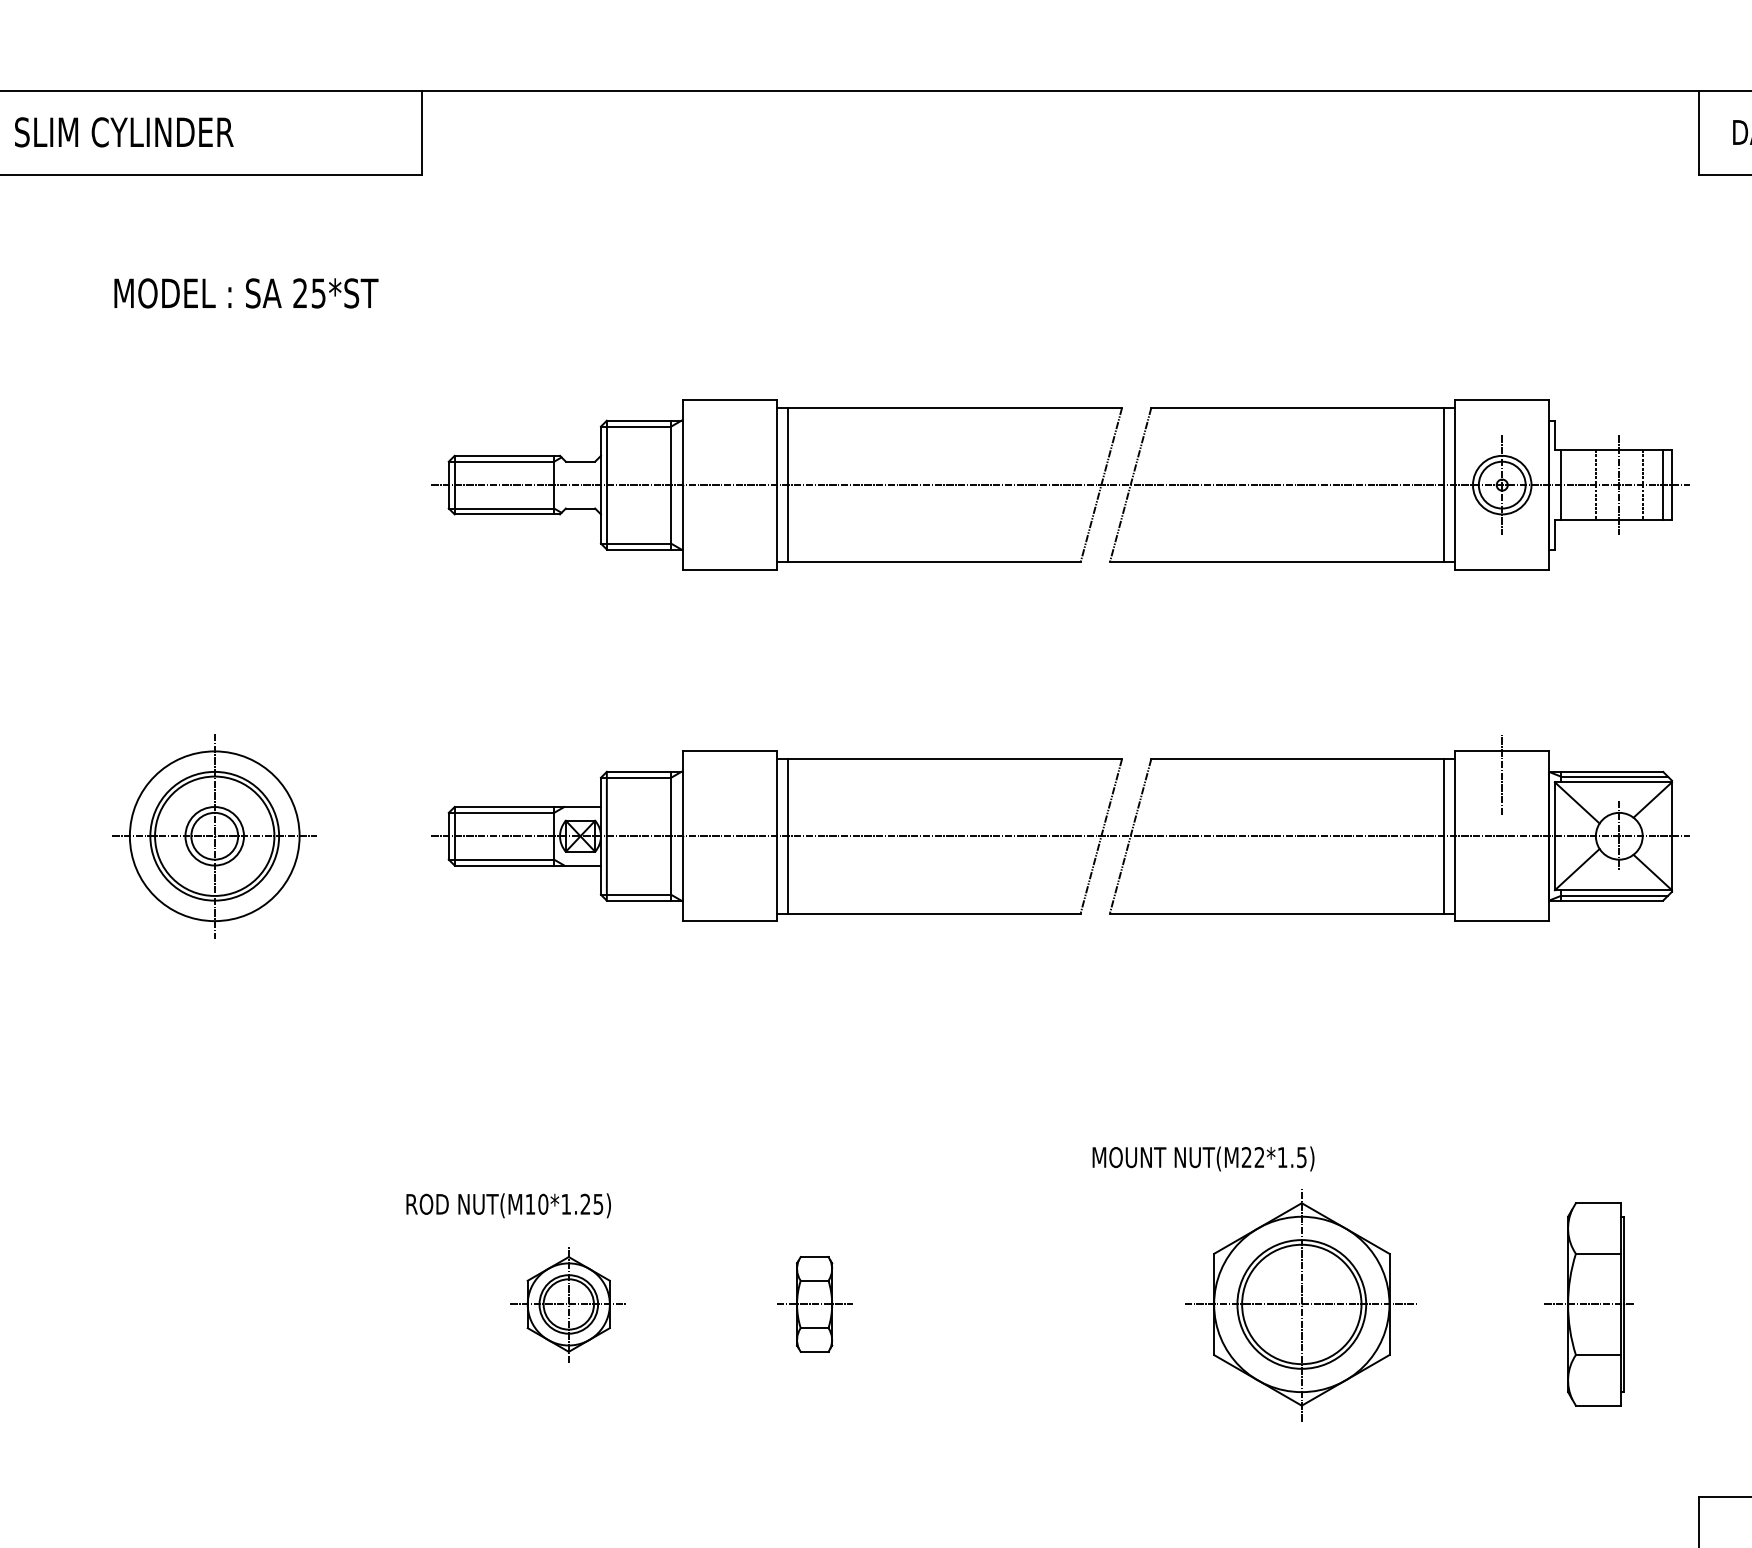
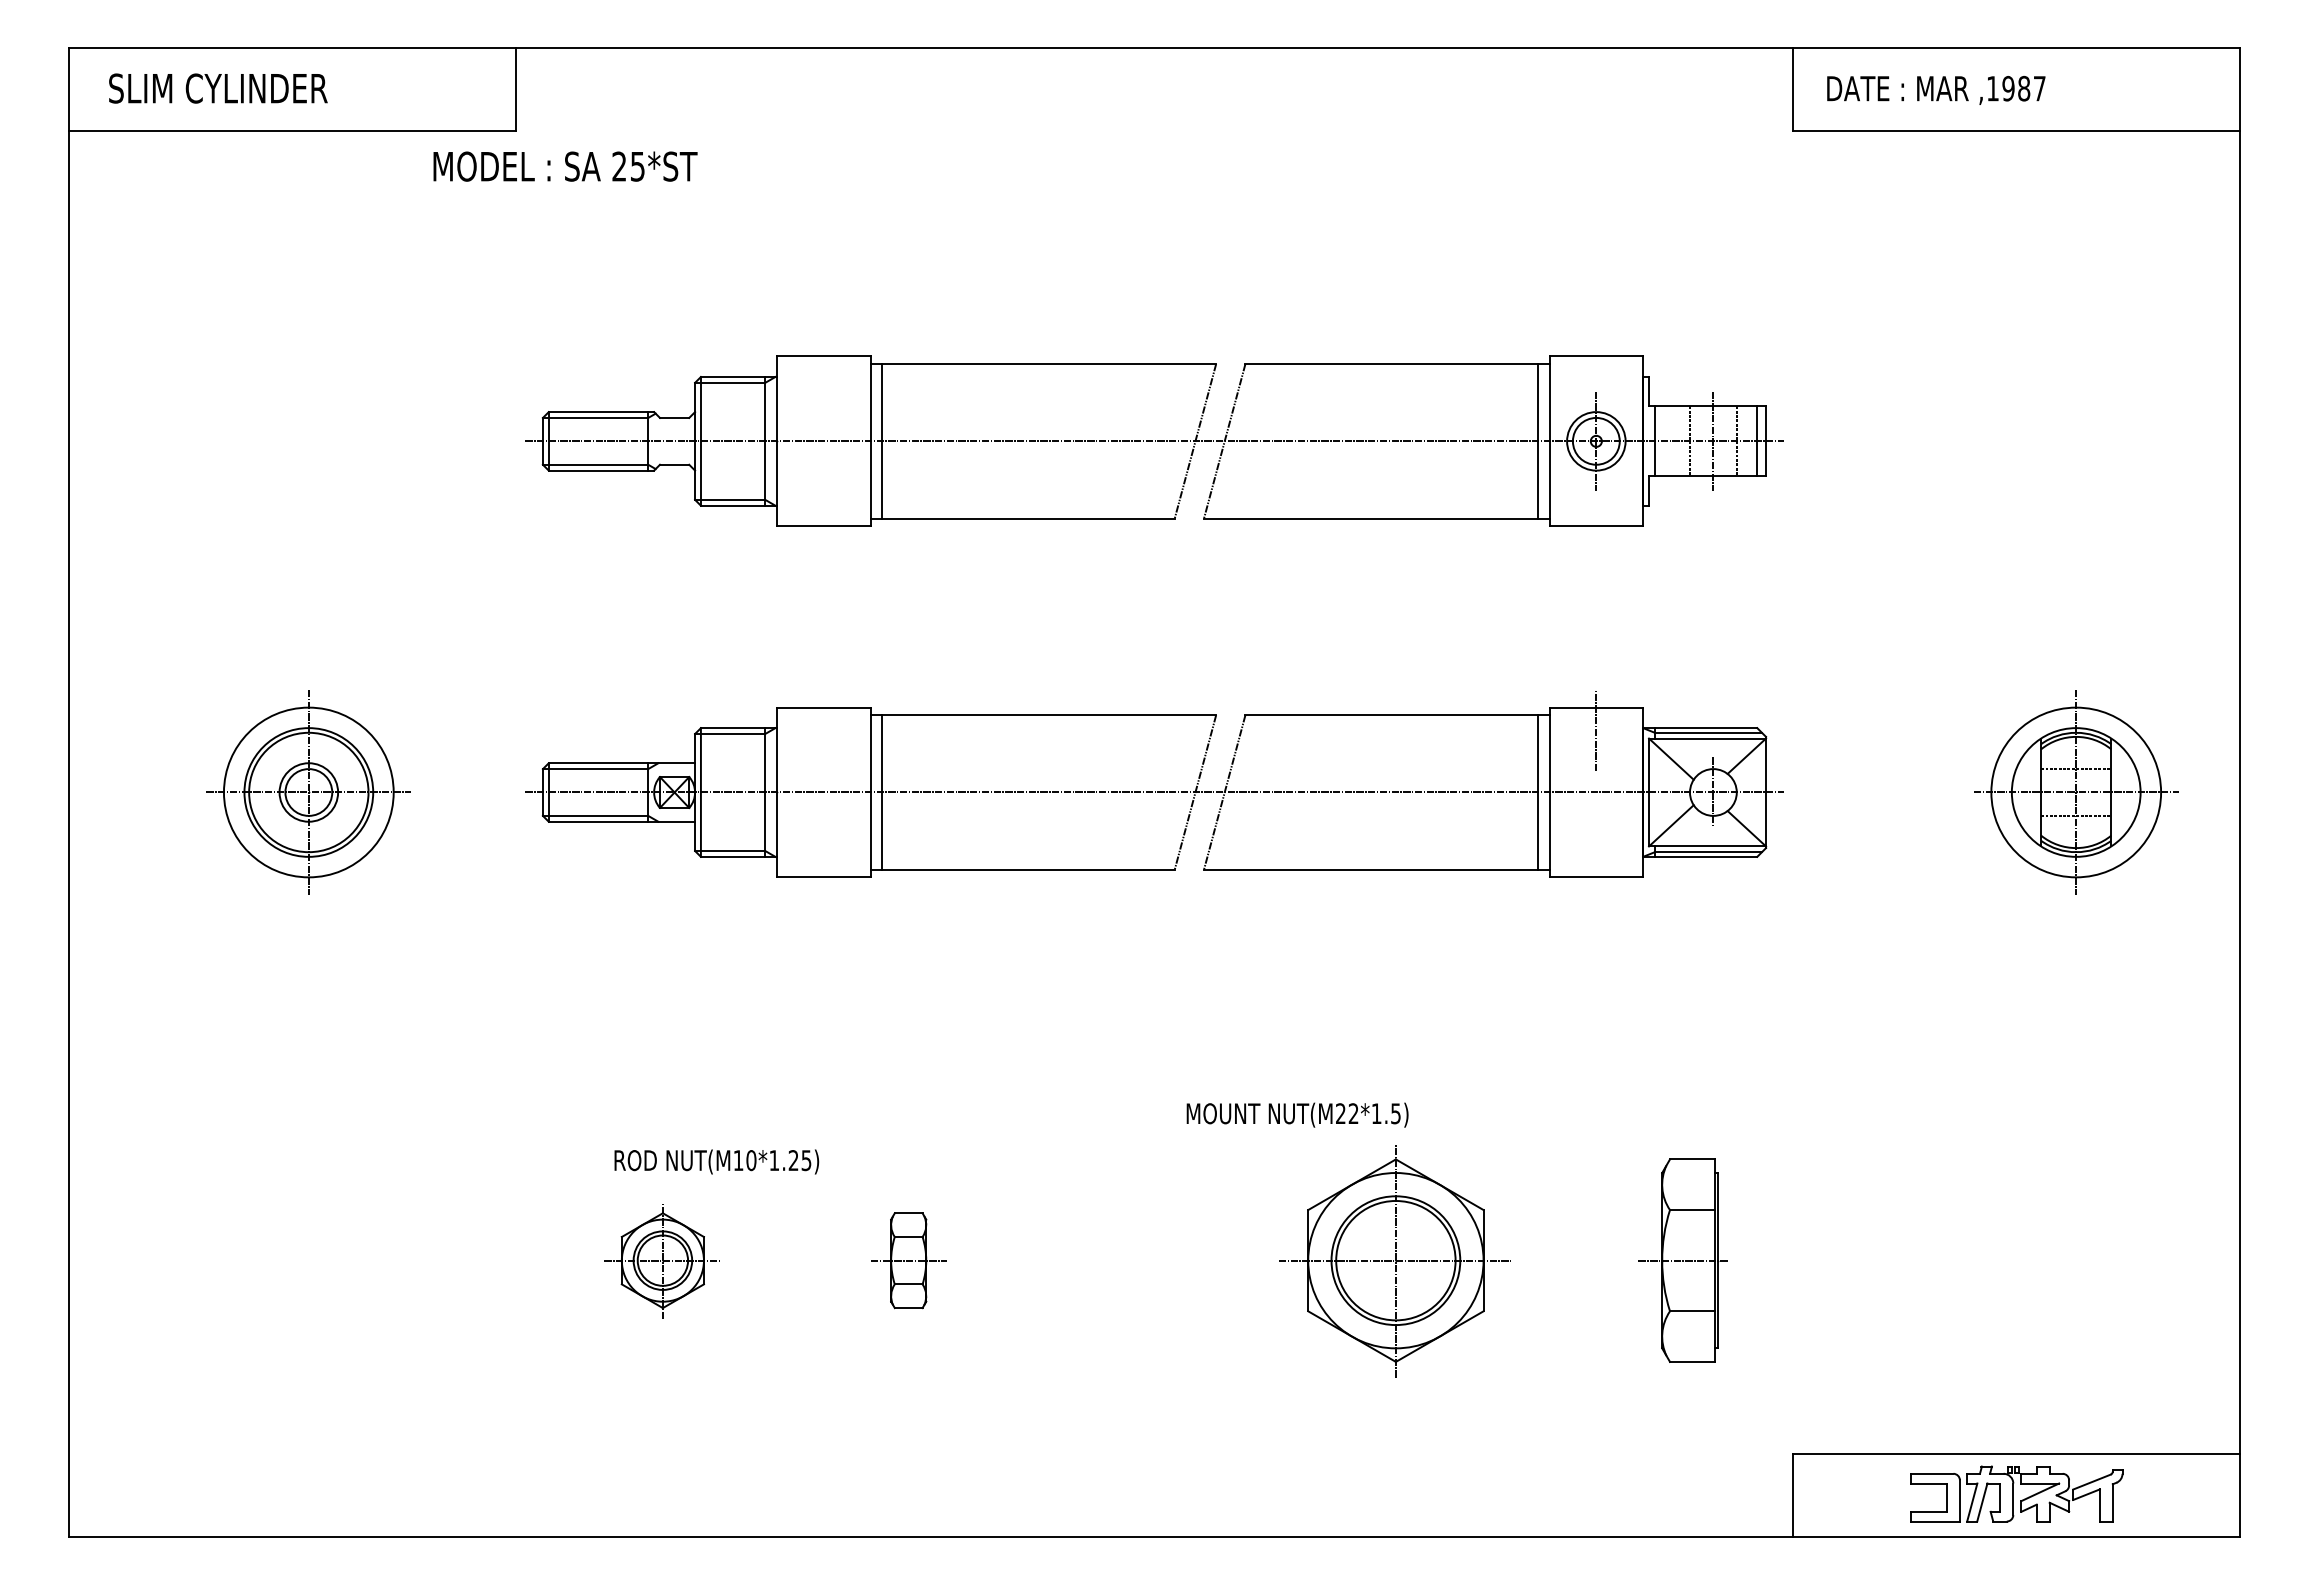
text: (246, 293) -> (565, 166), moved
text: (508, 1205) -> (716, 1161), moved

